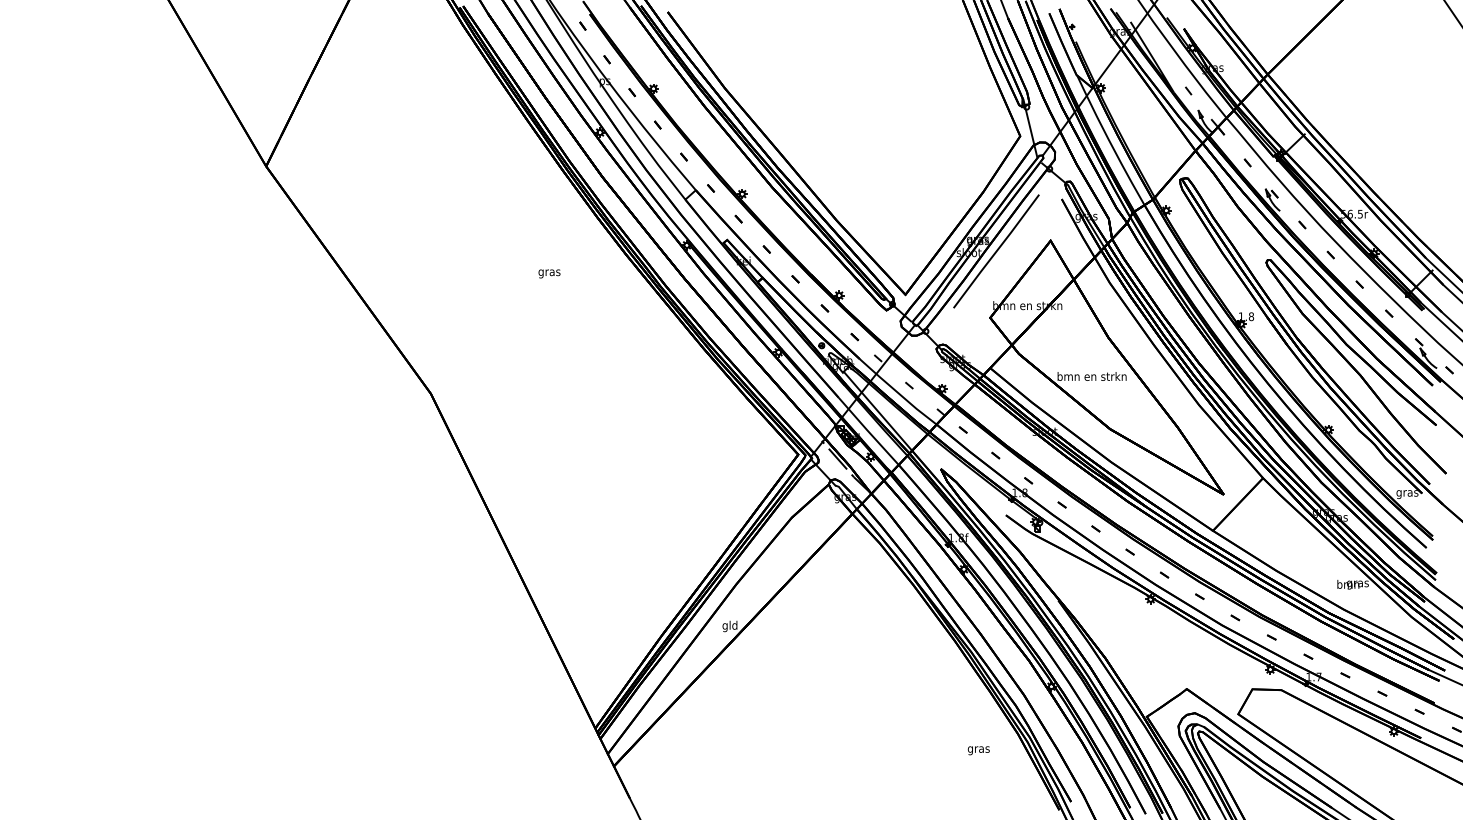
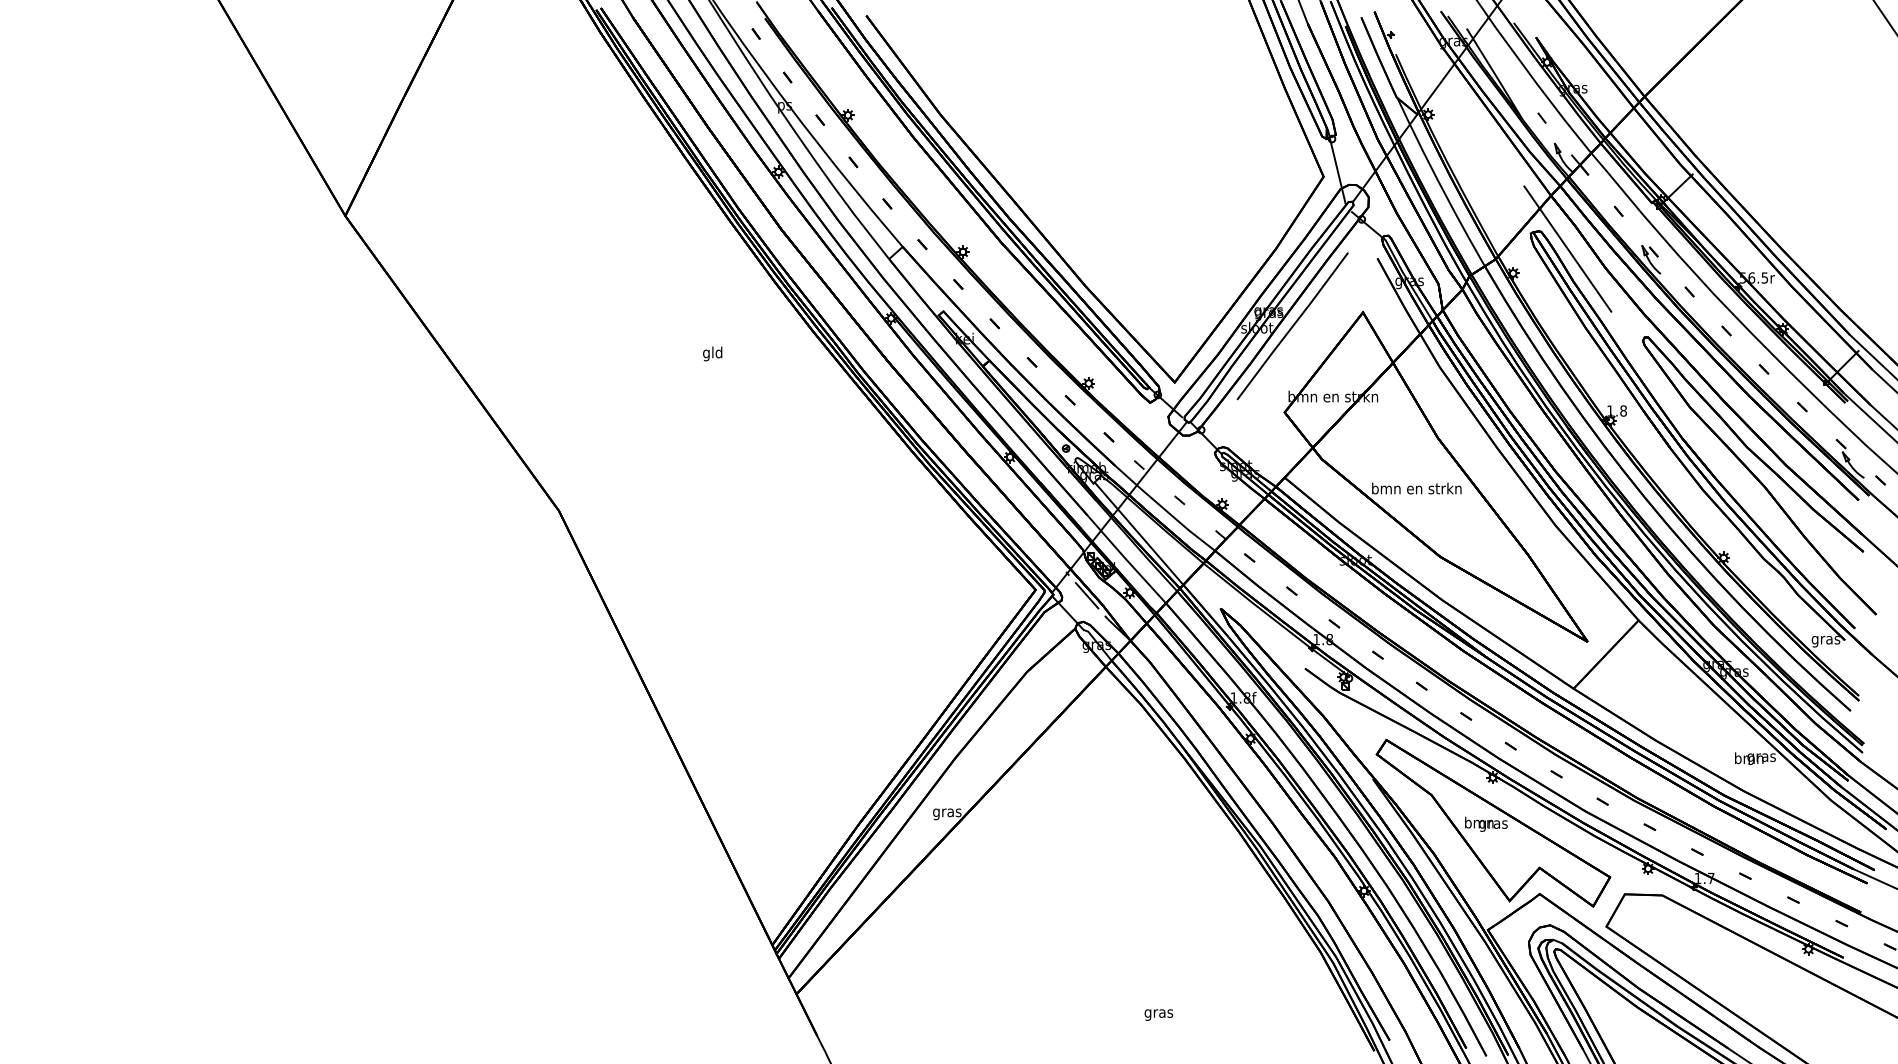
line: (1208, 191) -> (1567, 248), added
text: (549, 272) -> (712, 353), gras -> gld
text: (730, 626) -> (947, 812), gld -> gras
part: (1151, 633) -> (1493, 822), added
text: (978, 750) -> (1158, 1014), moved

